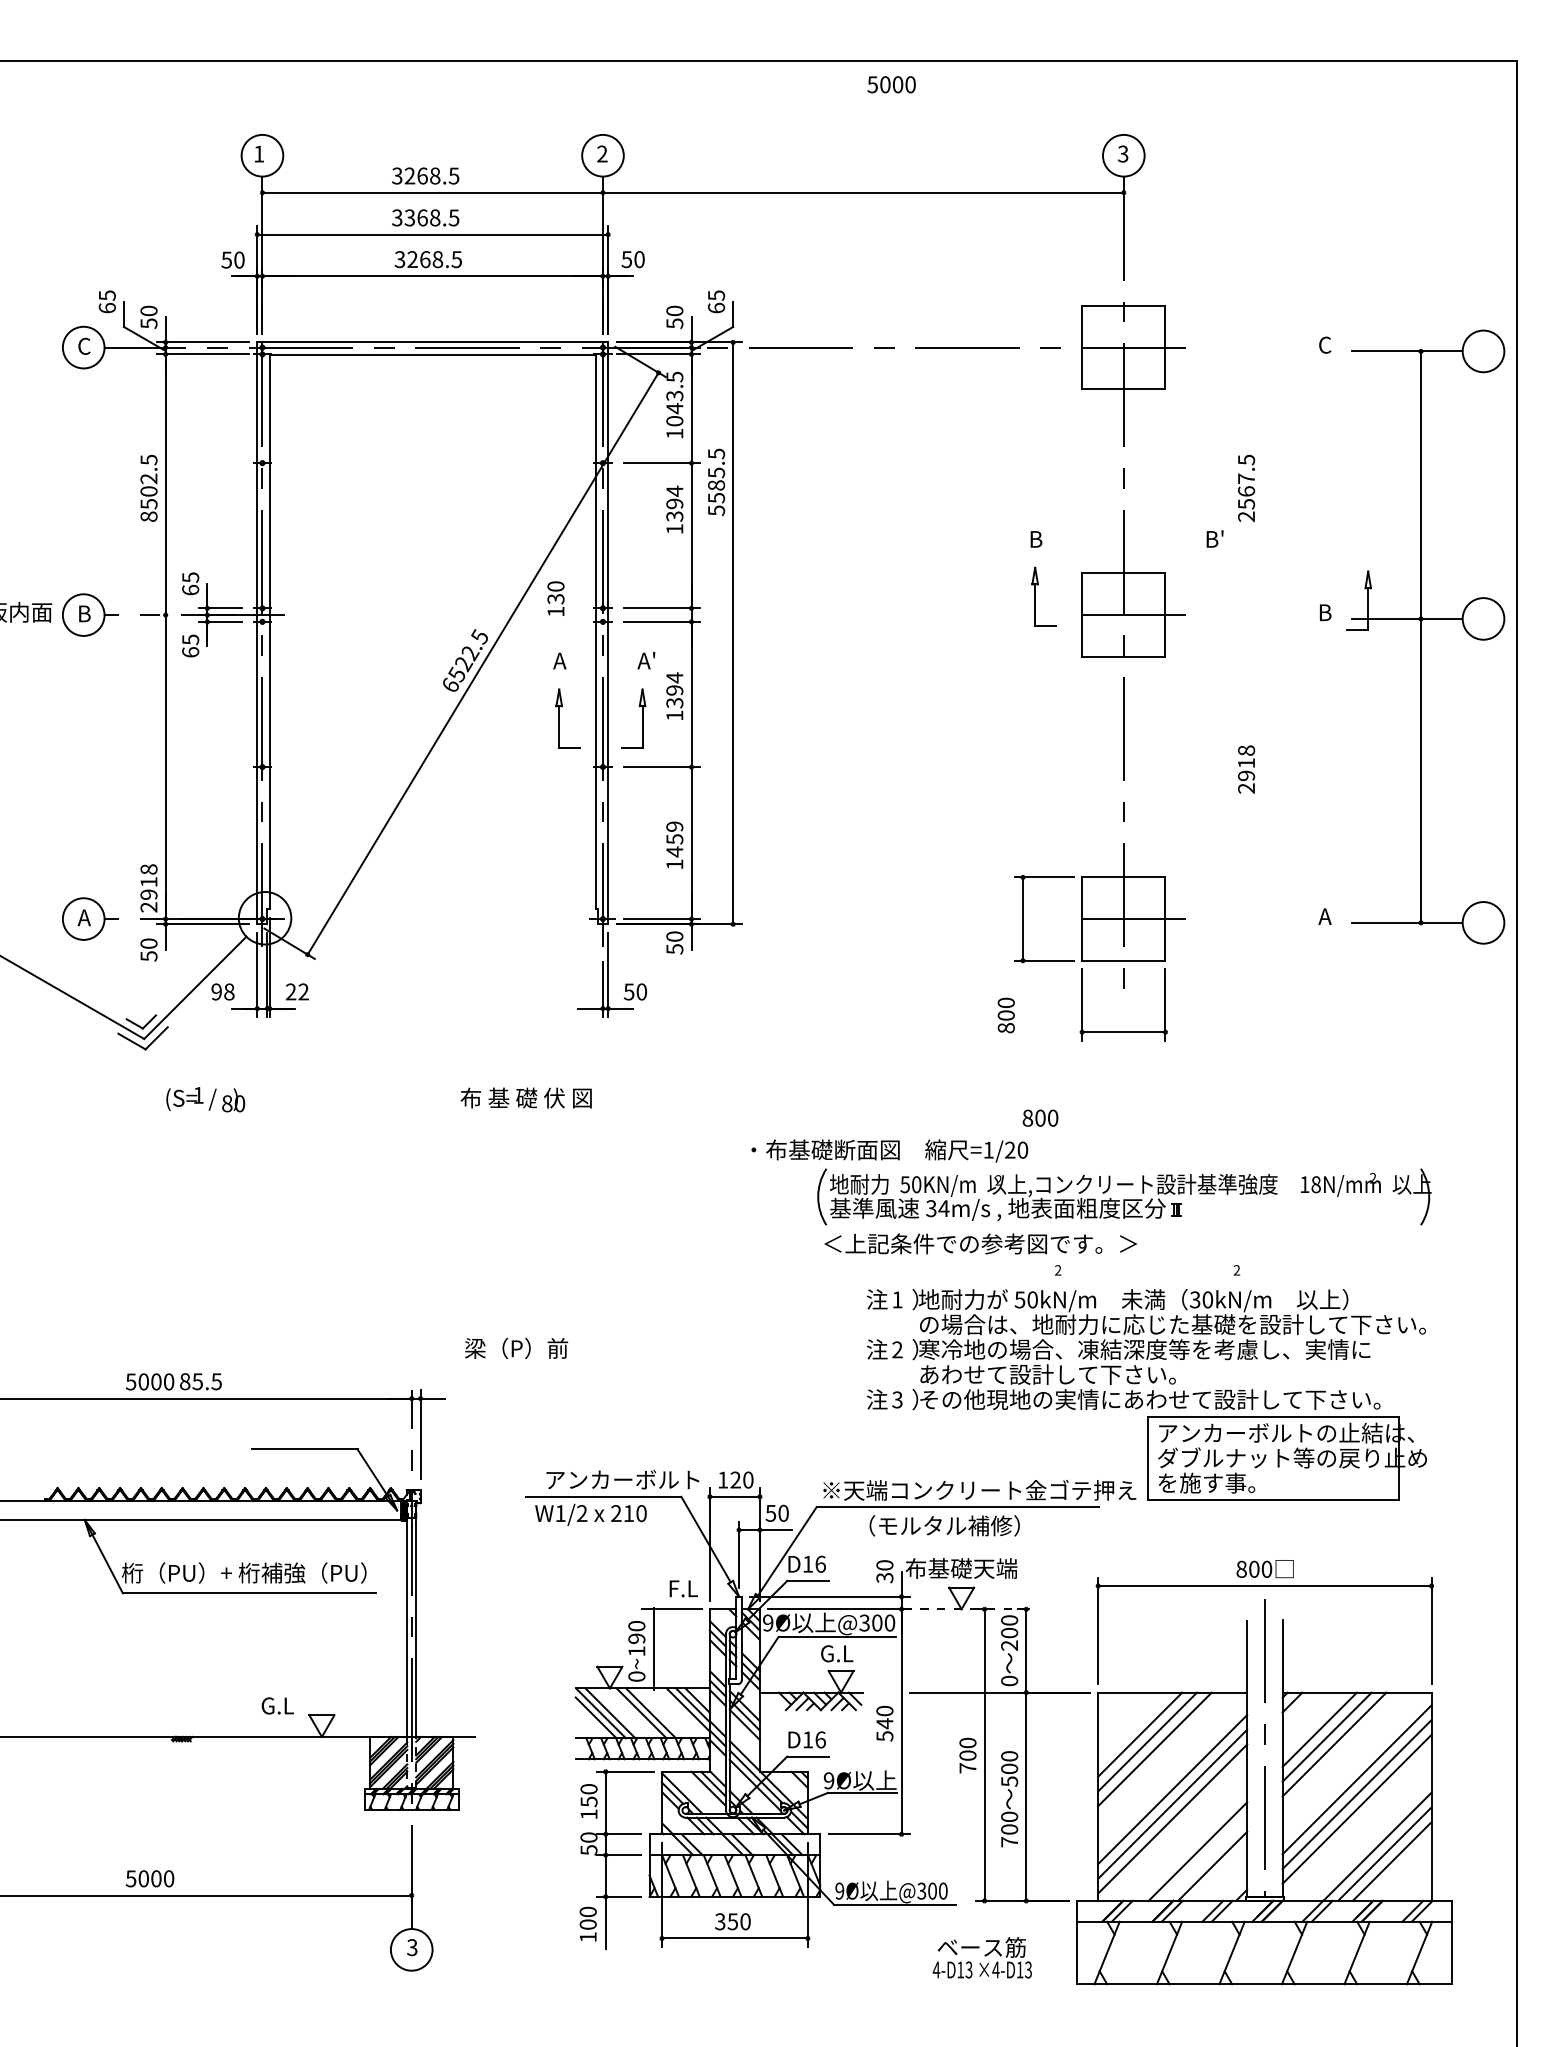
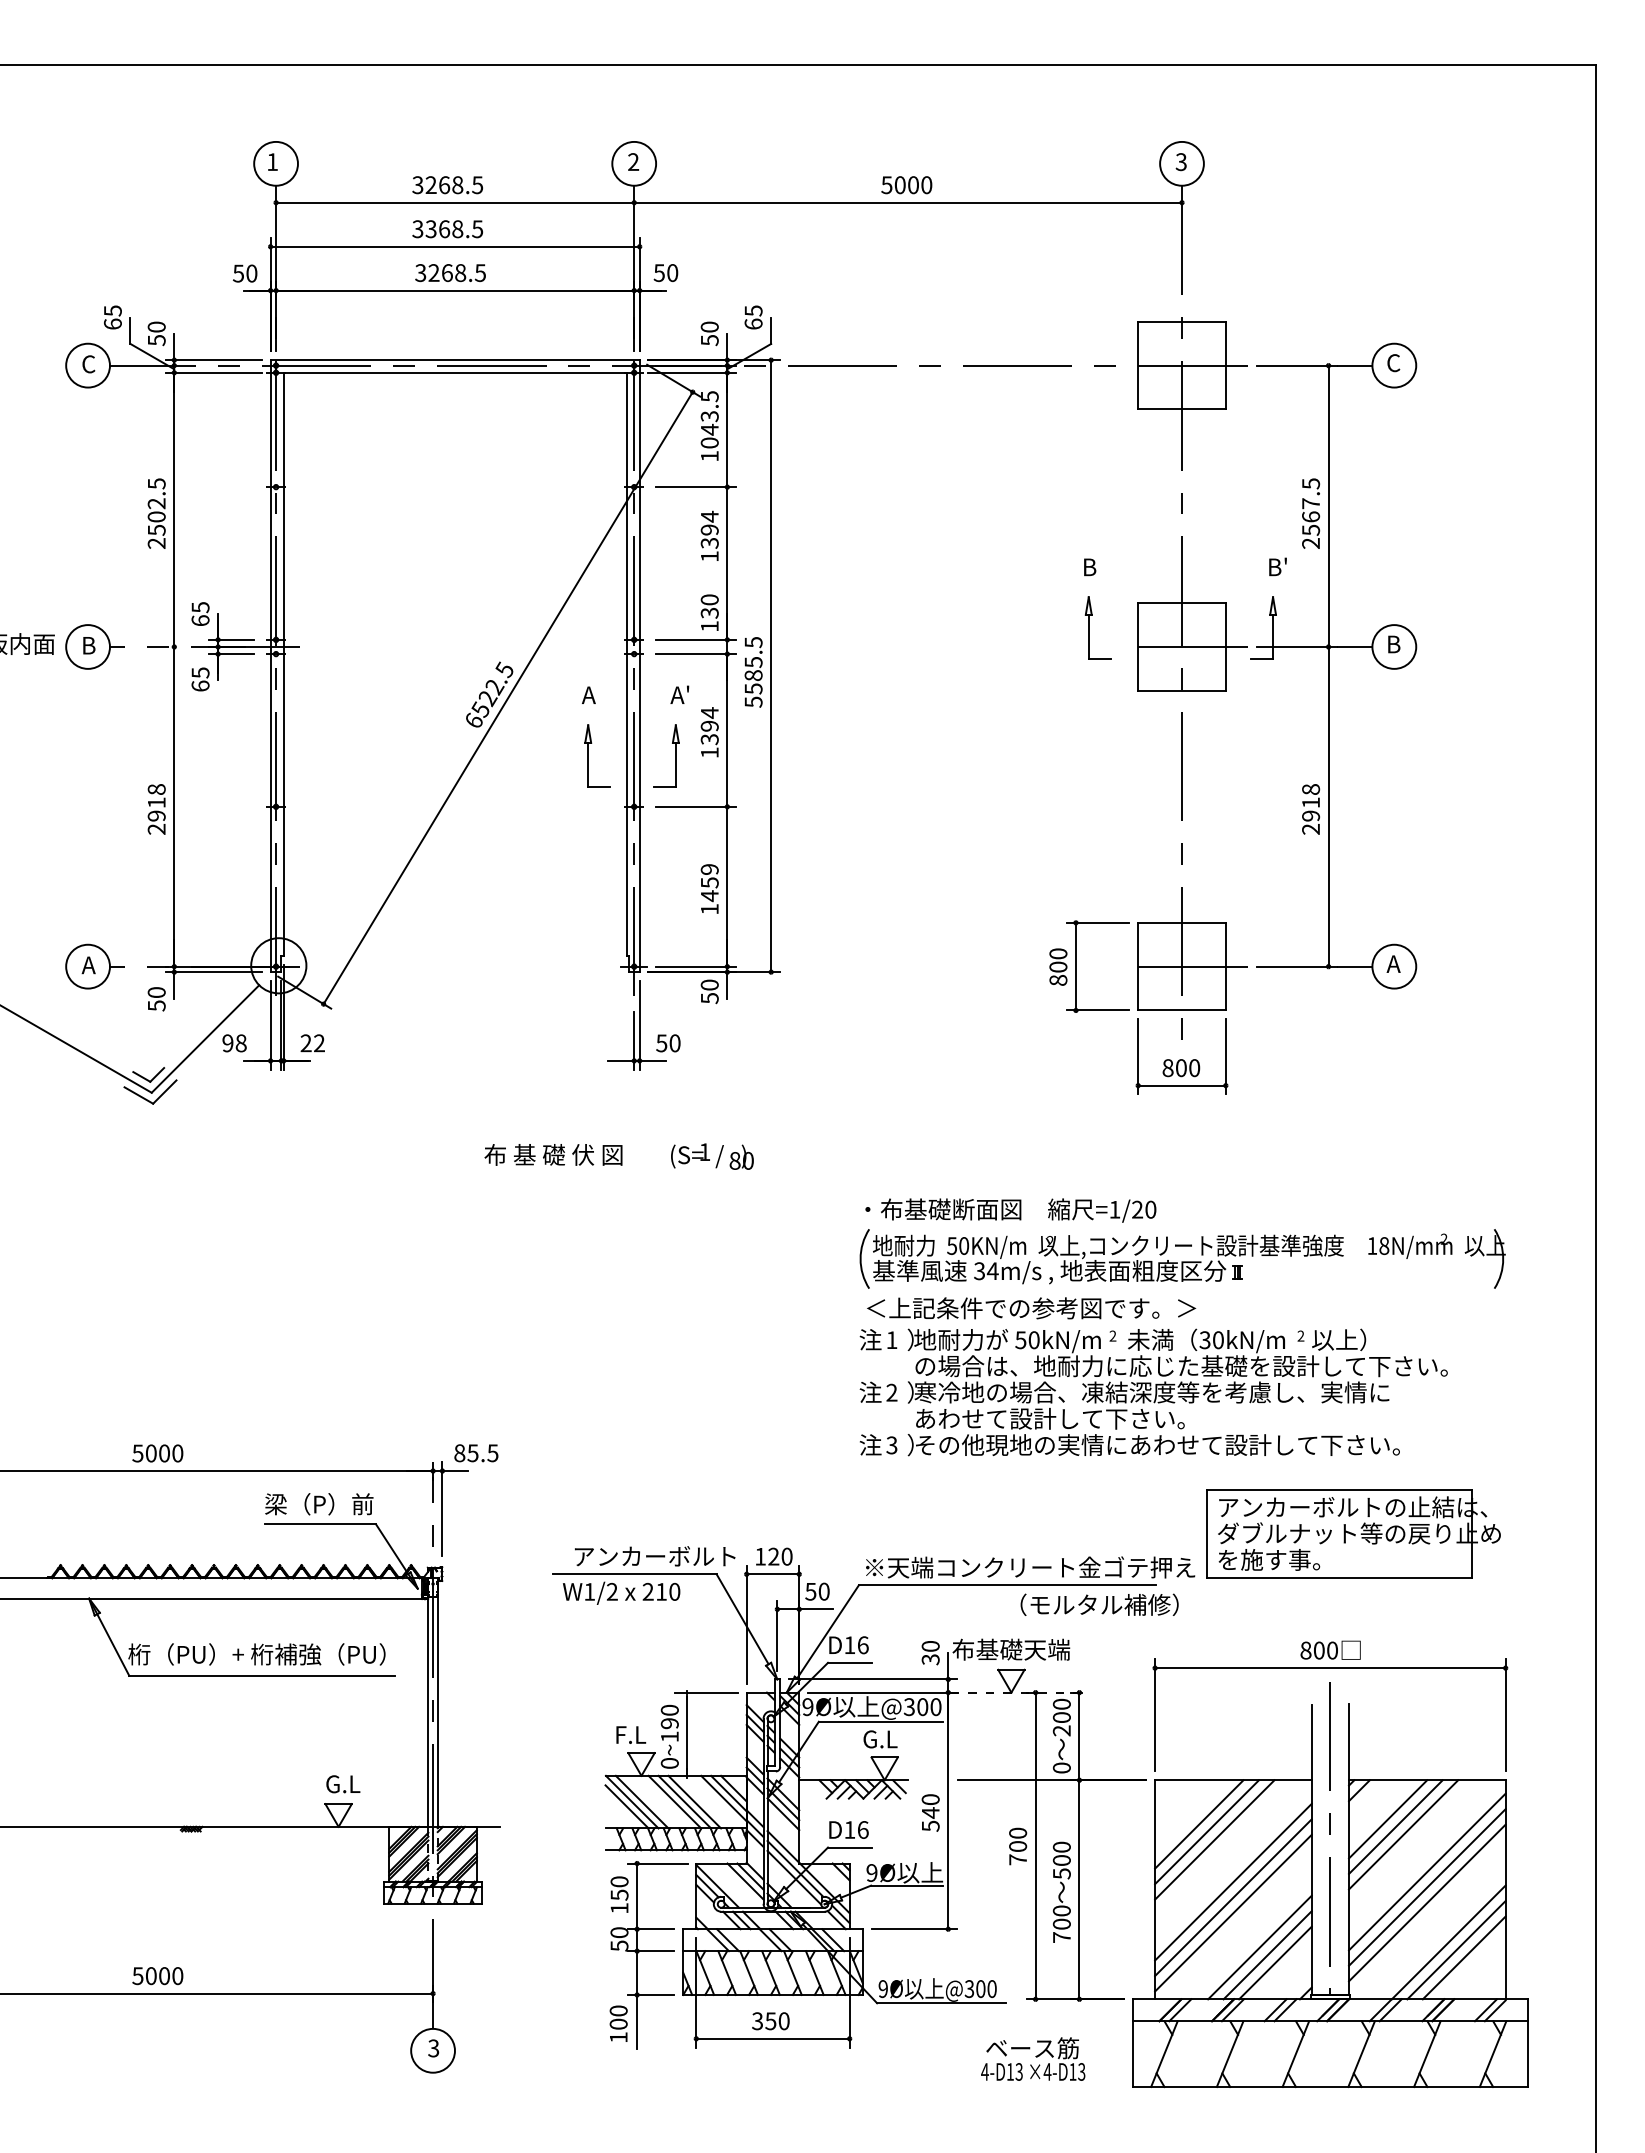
text: (891, 85) -> (906, 185), moved
text: (716, 482) -> (753, 672), moved
text: (148, 516) -> (156, 543), 8502.5 -> 2502.5
text: (555, 598) -> (709, 612), moved
part: (1425, 636) -> (1333, 665), moved
text: (148, 888) -> (156, 809), moved
text: (1006, 1014) -> (1058, 966), moved
text: (205, 1099) -> (712, 1156), moved
text: (1040, 1118) -> (1181, 1068), moved
text: (889, 1150) -> (1010, 1210), moved
text: (516, 1348) -> (319, 1504), moved
text: (1146, 1349) -> (1153, 1392), moved
text: (201, 1381) -> (476, 1453), moved
text: (944, 1525) -> (1099, 1604), moved
text: (684, 1588) -> (631, 1734), moved
text: (278, 1706) -> (343, 1784), moved
line: (660, 1712) -> (694, 1801), added
line: (1205, 1859) -> (1267, 1955), added

